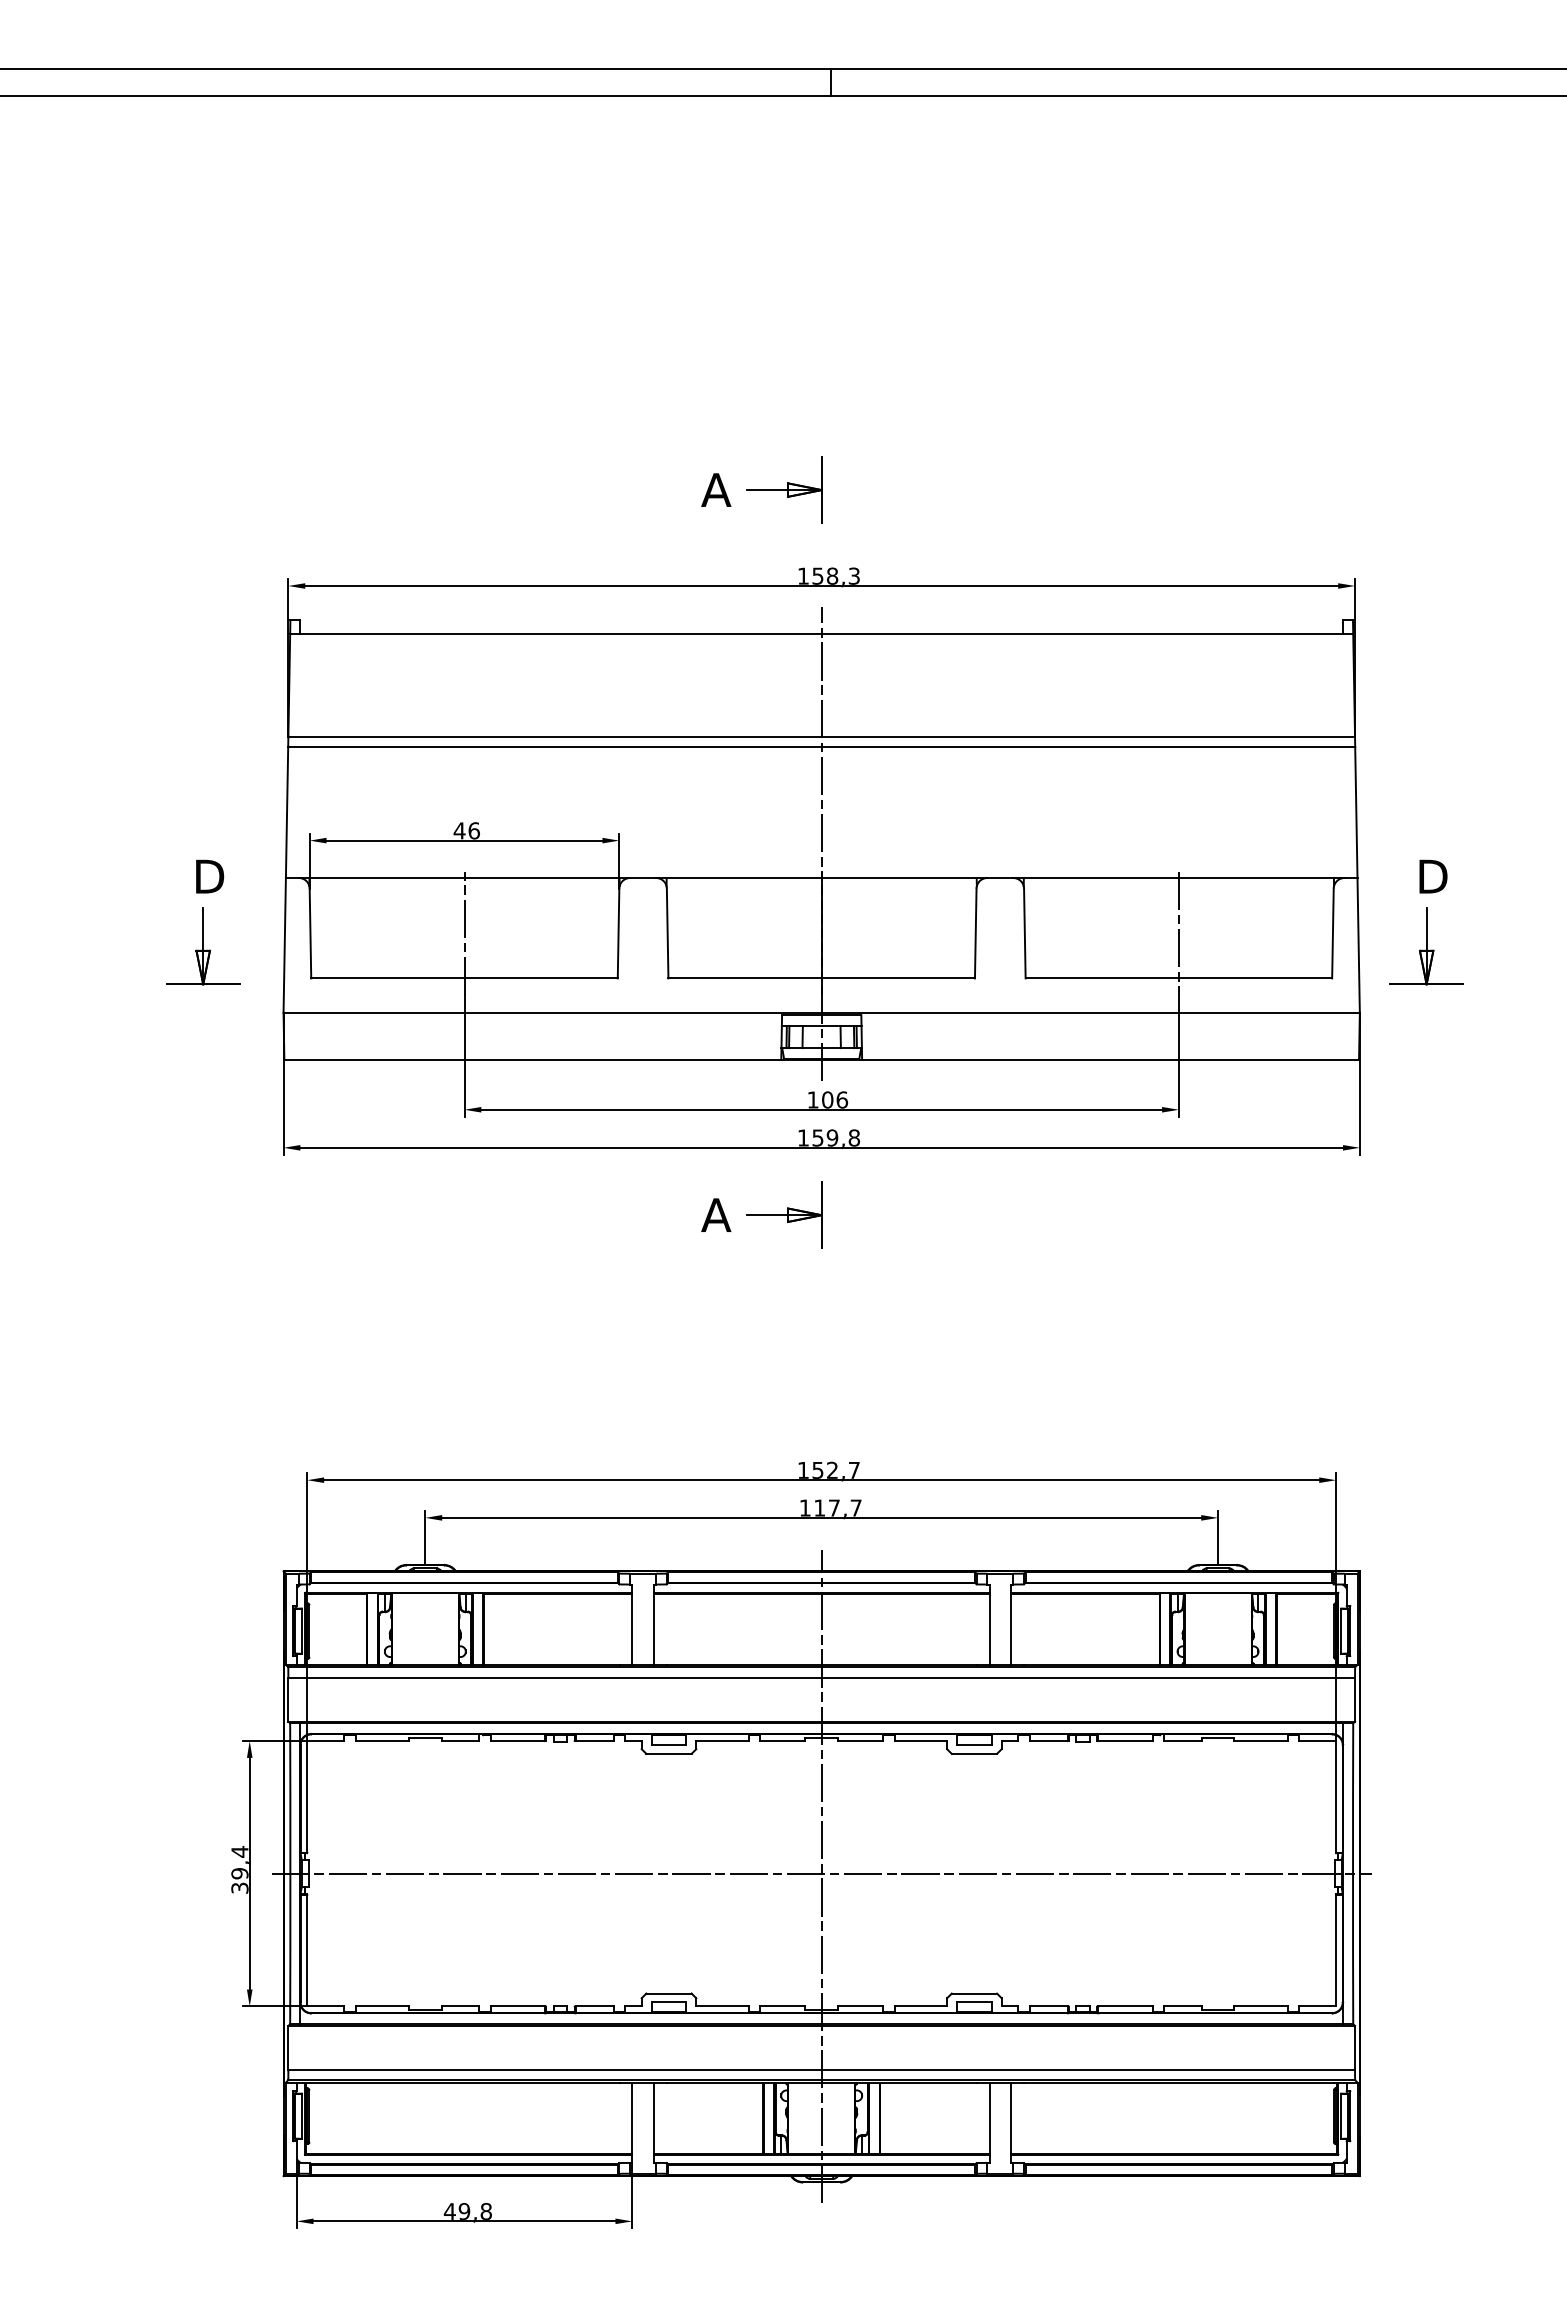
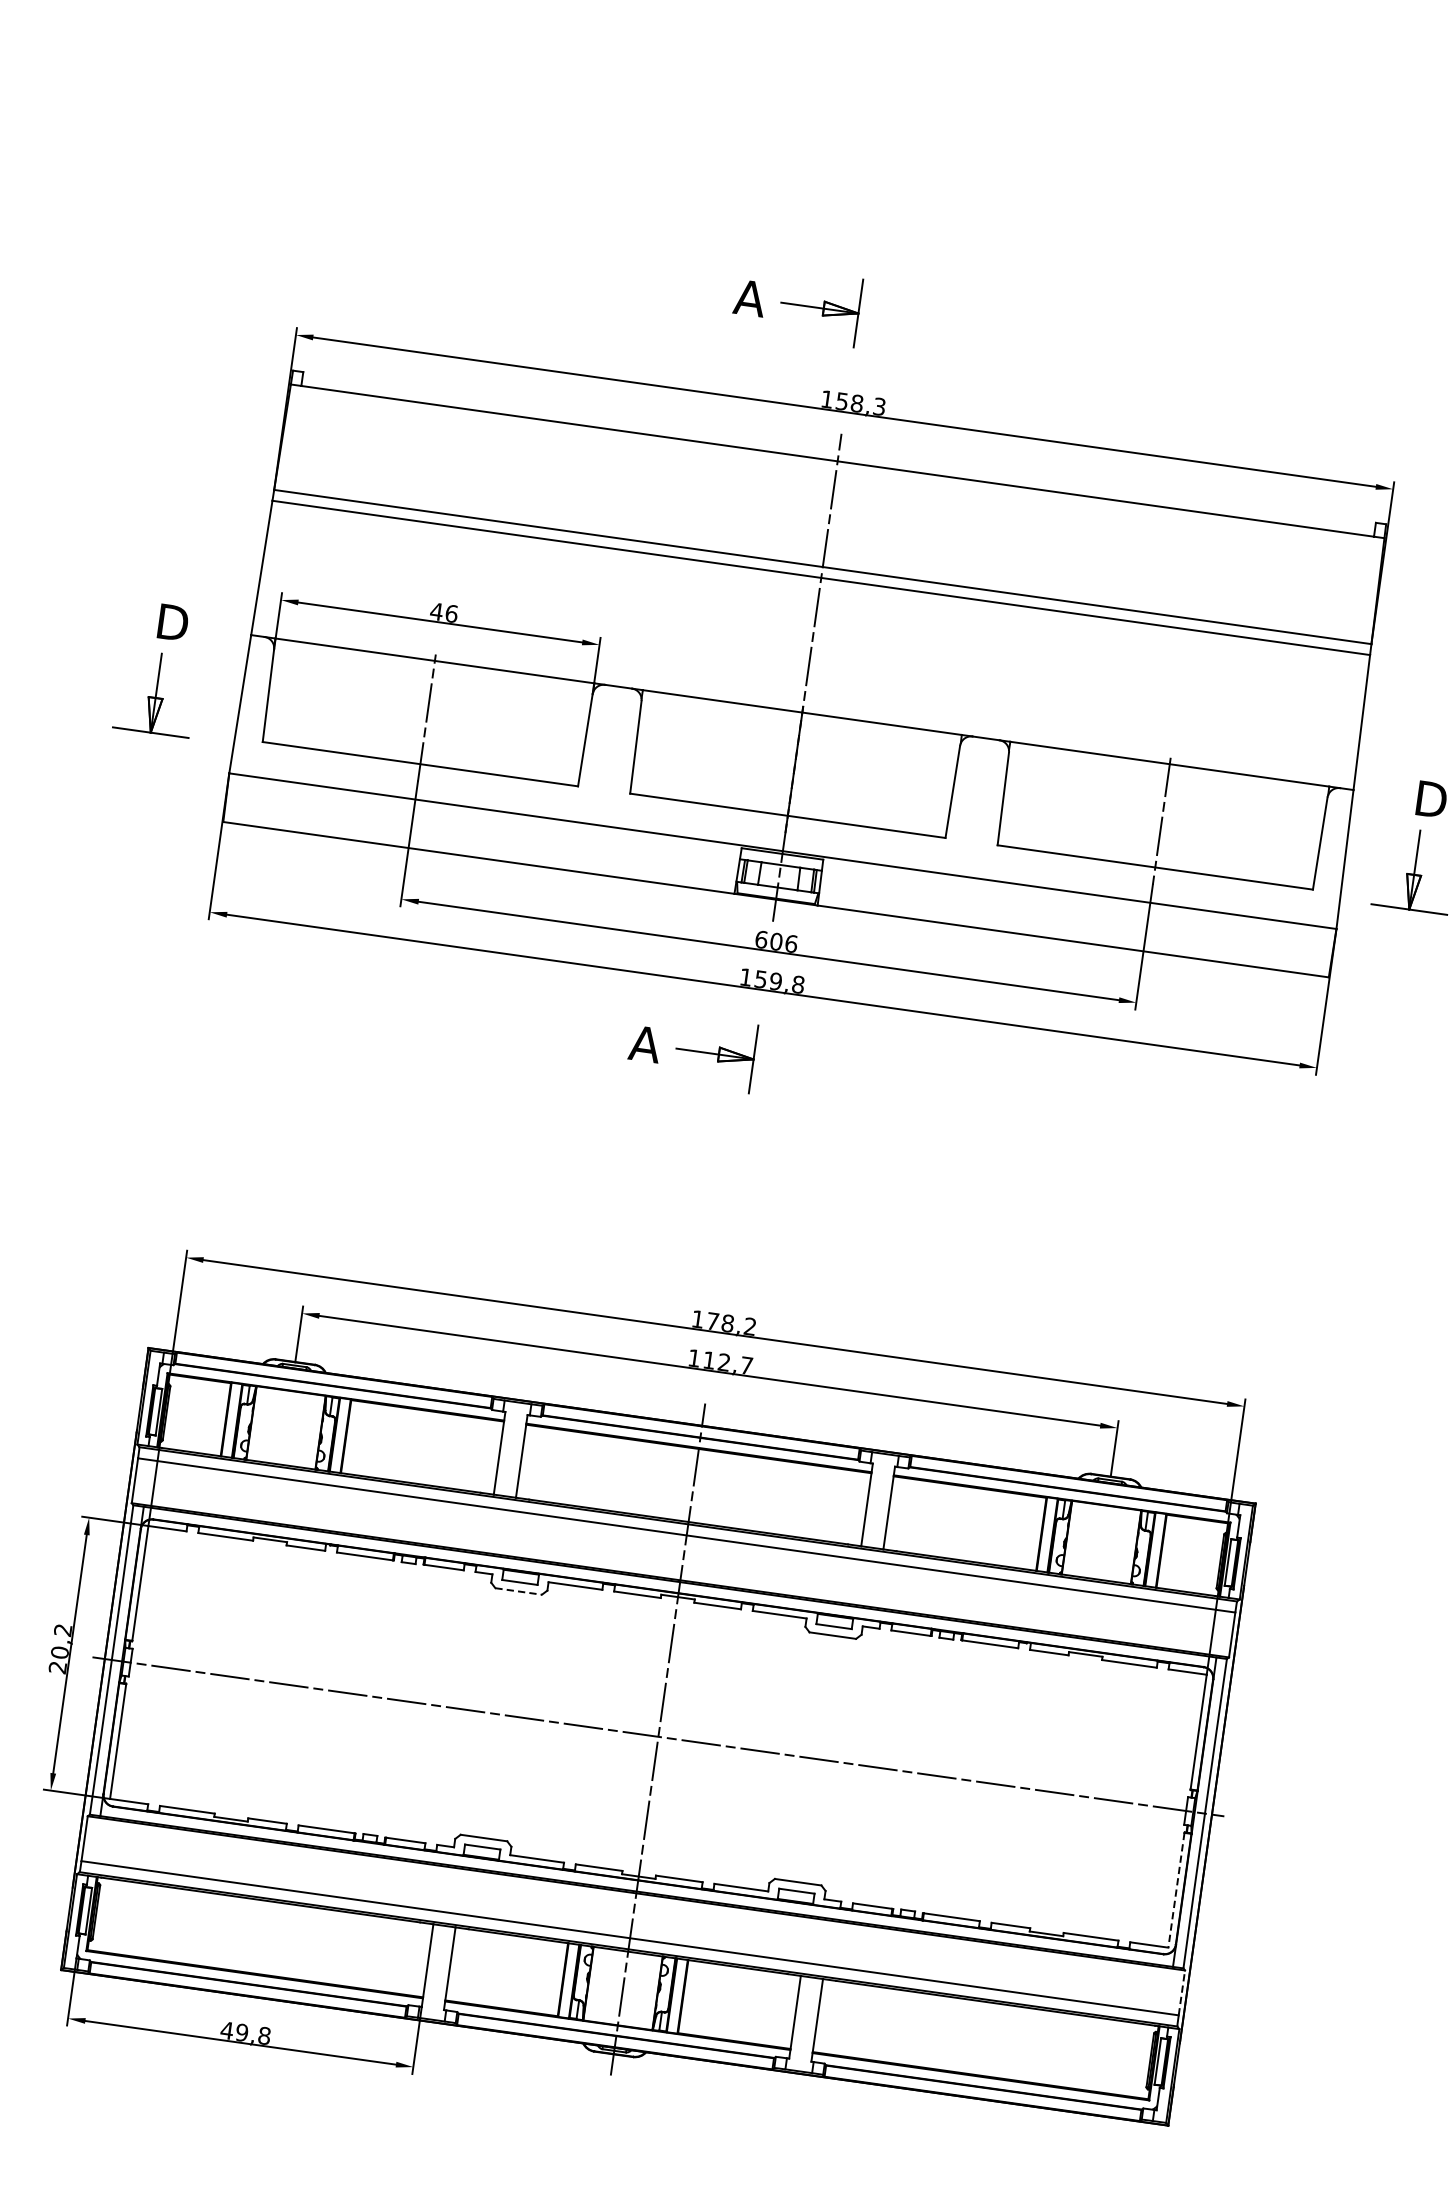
text: (812, 1099) -> (760, 939), 106 -> 606
text: (835, 1469) -> (731, 1323), 152,7 -> 178,2
text: (833, 1507) -> (723, 1361), 117,7 -> 112,7
line: (669, 1753) -> (519, 1591), solid -> dashed
text: (239, 1869) -> (60, 1648), 39,4 -> 20,2
line: (1336, 1950) -> (1176, 1890), solid -> dashed
line: (1355, 2047) -> (1182, 1992), solid -> dashed

